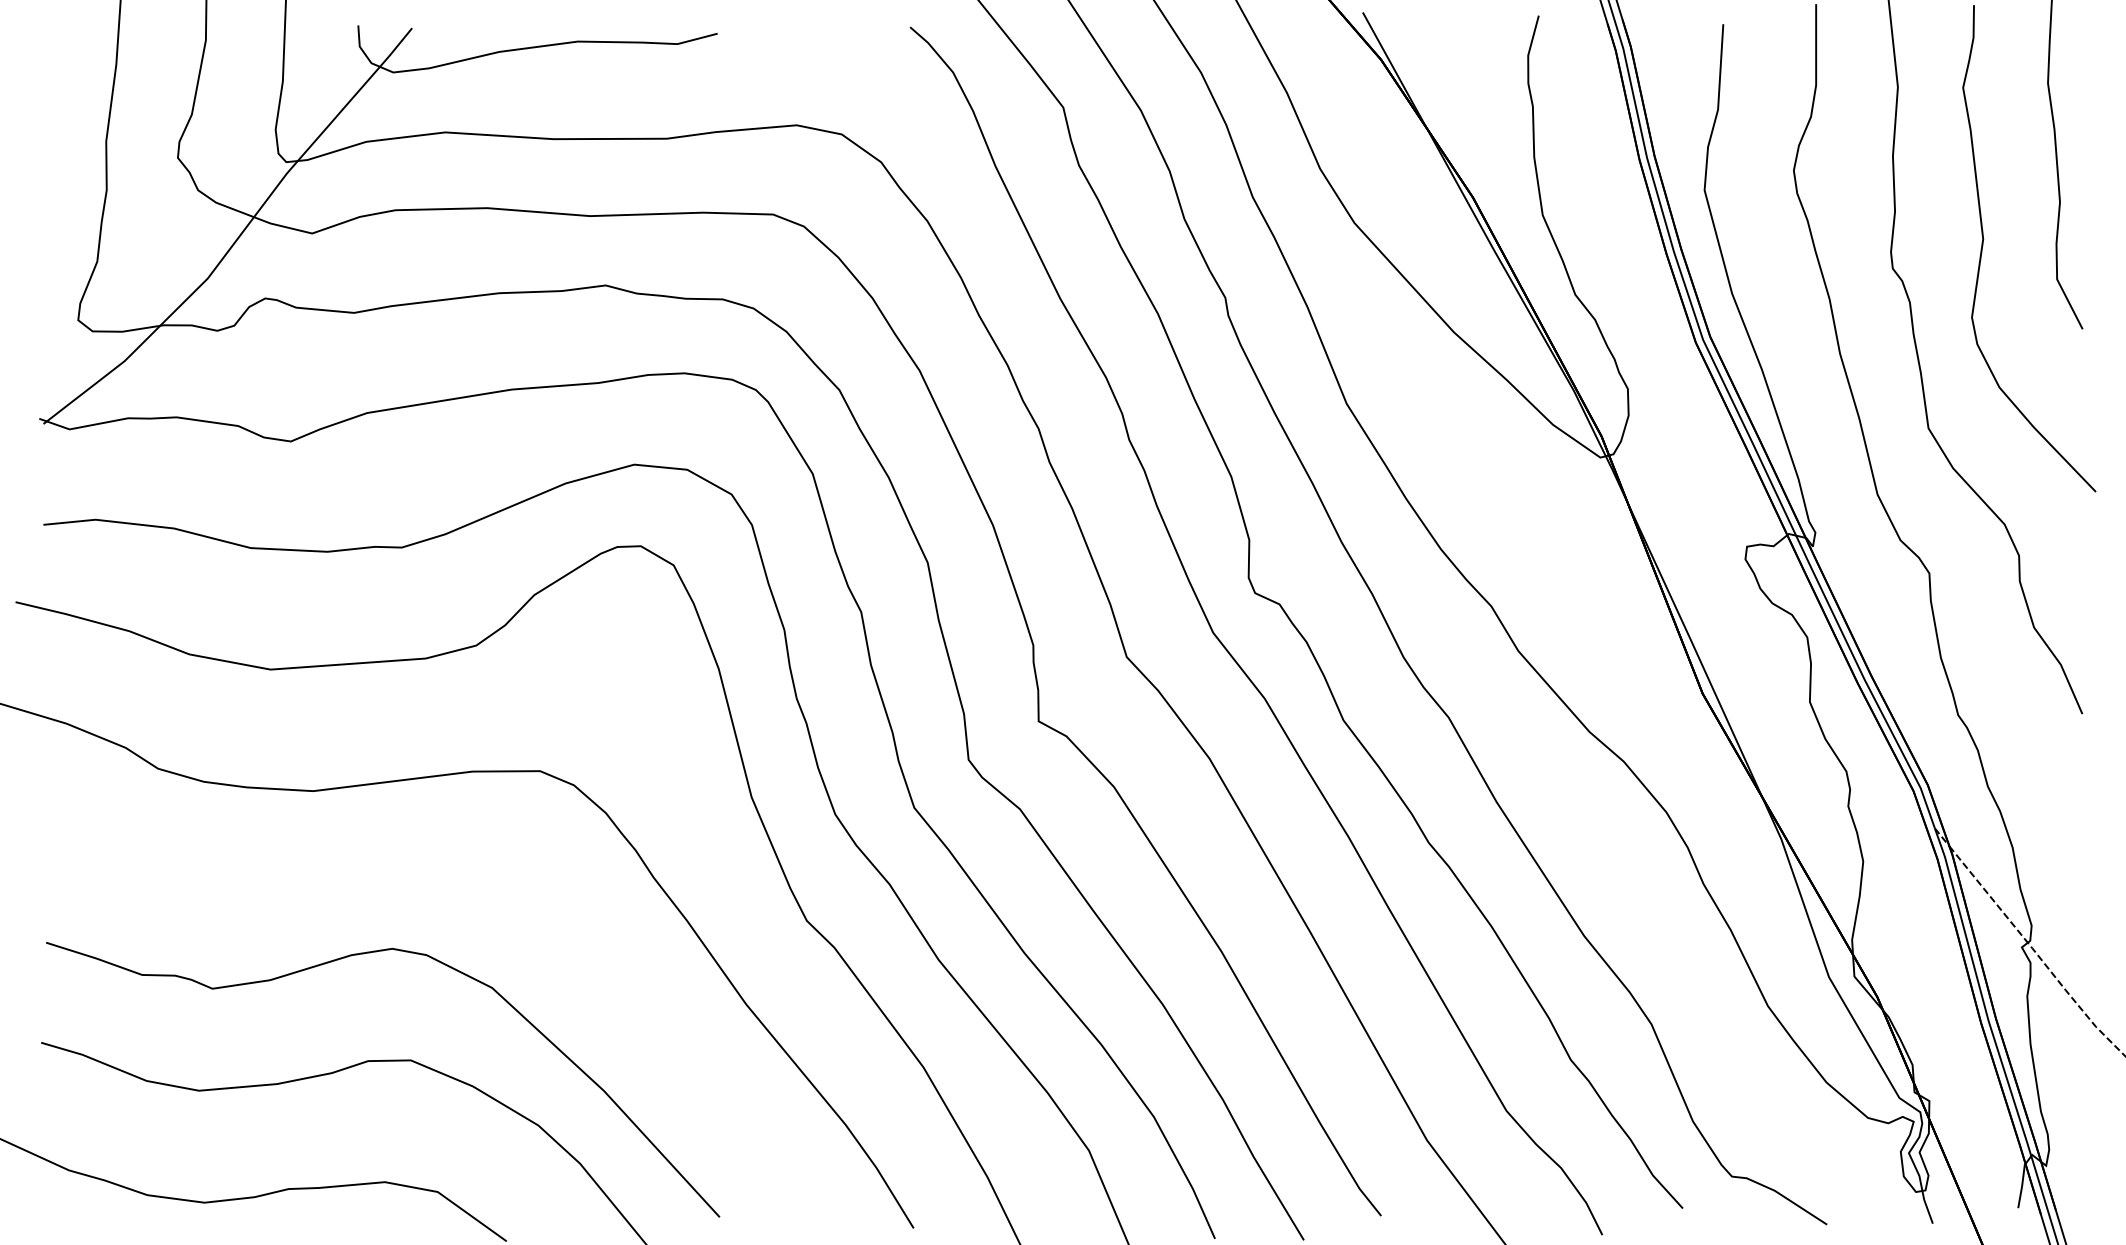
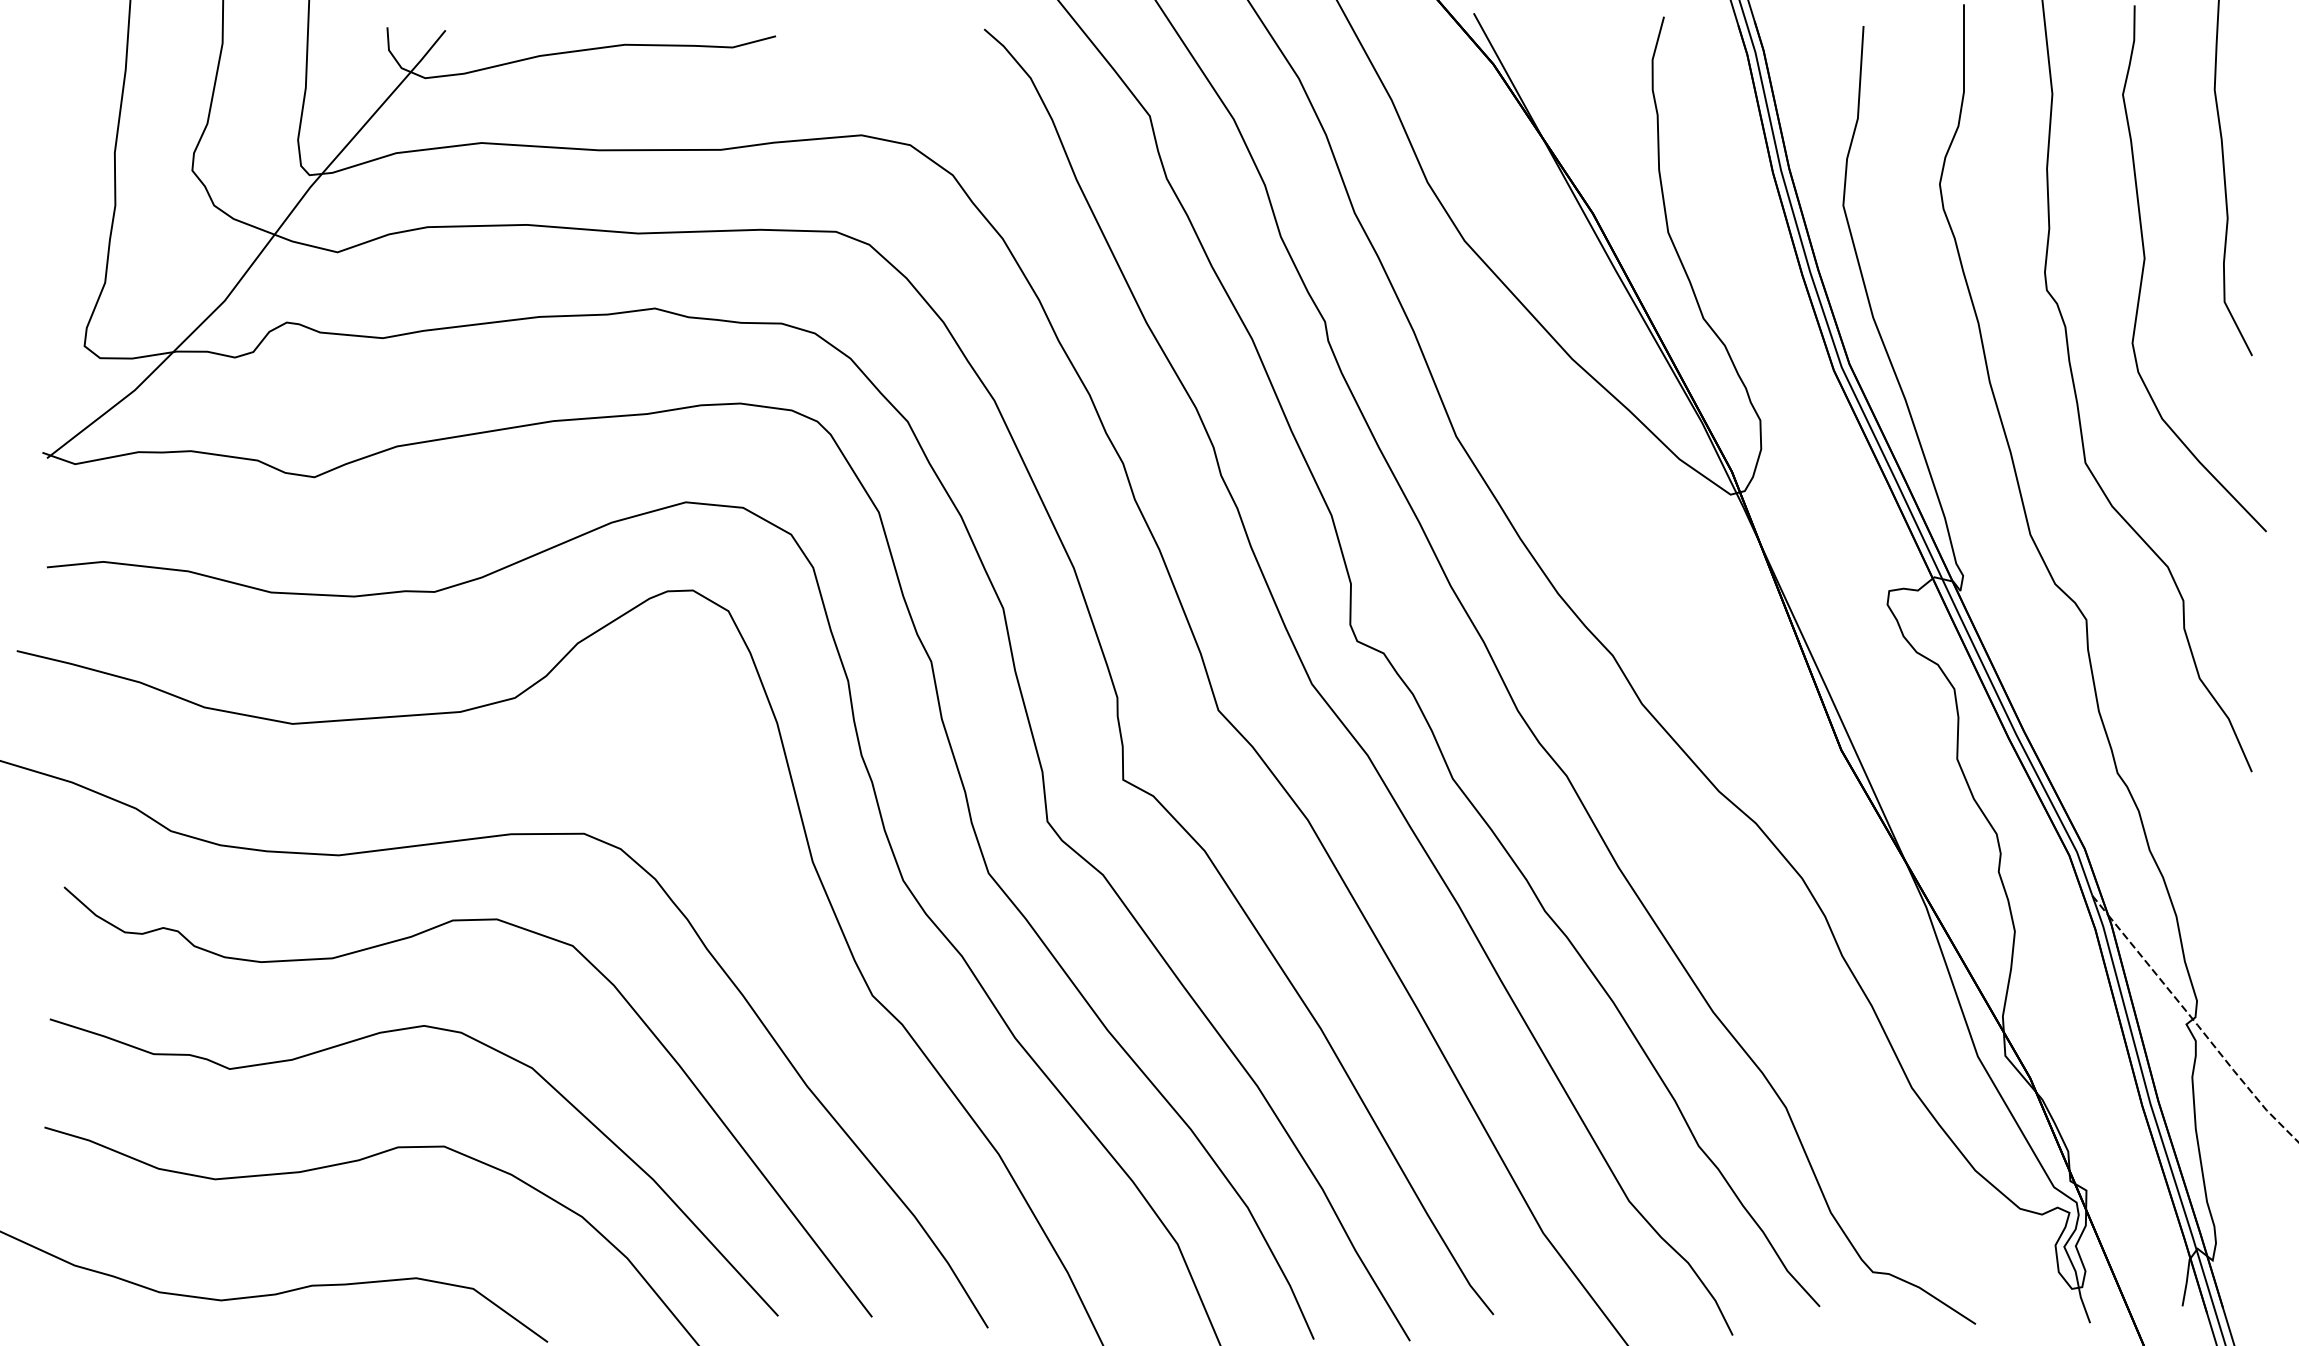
part: (381, 867) -> (412, 937), added

